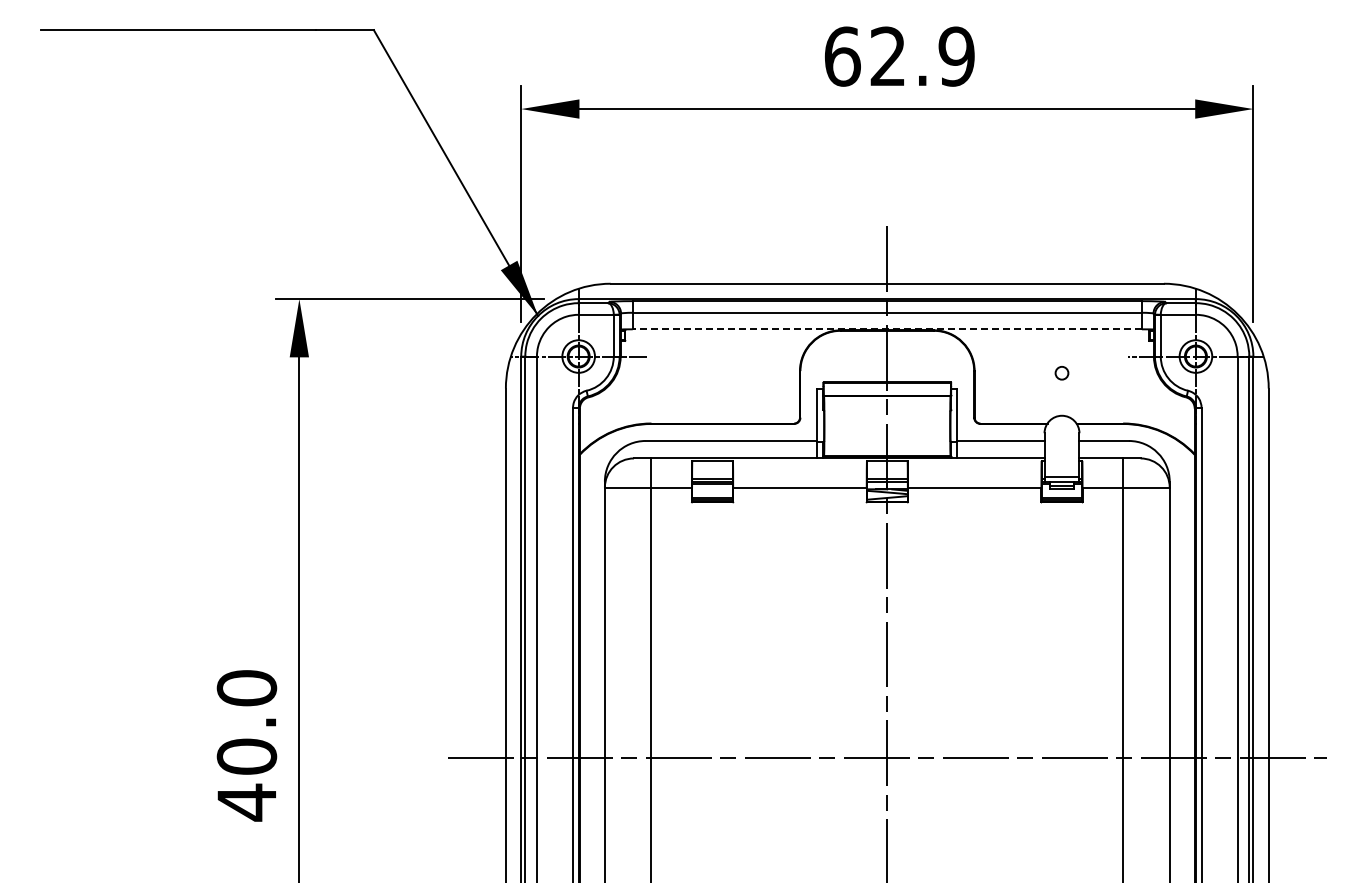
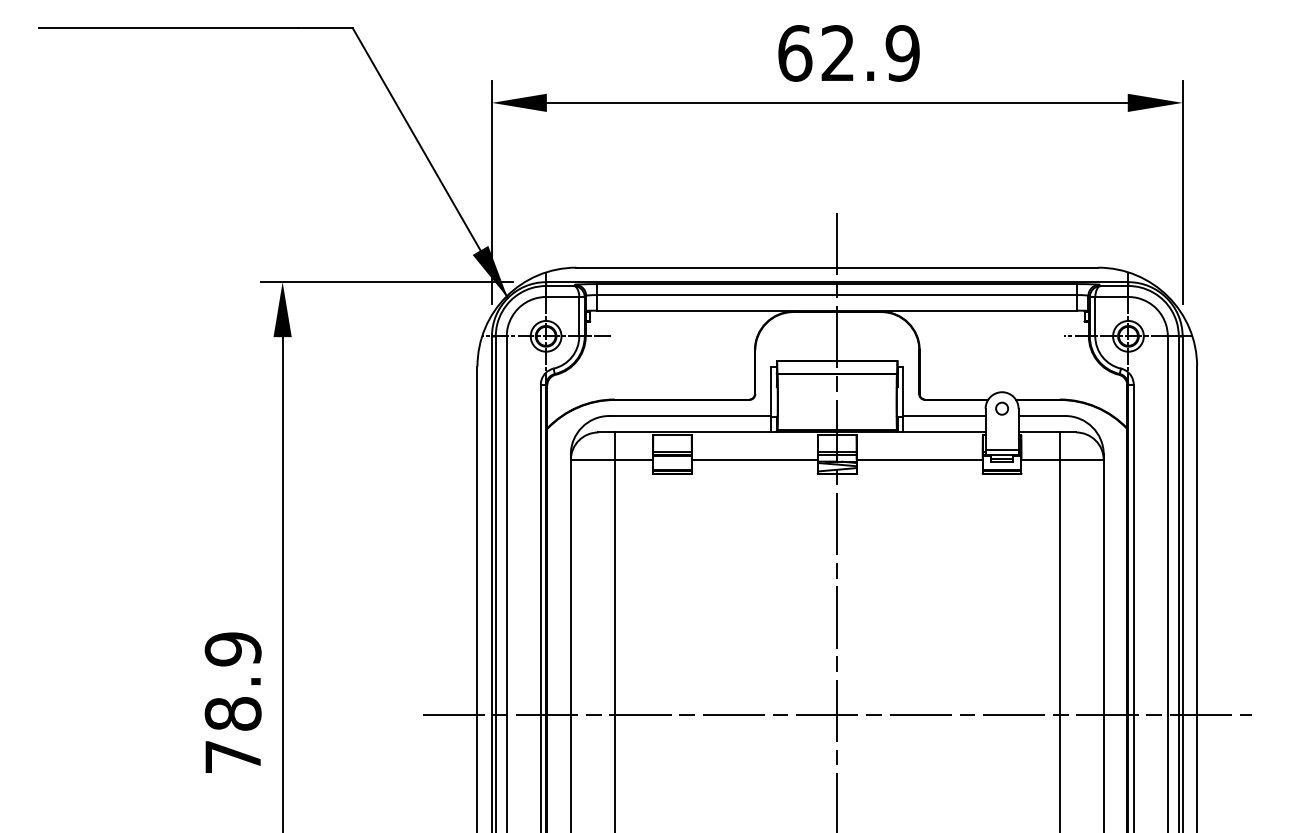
line: (887, 329) -> (837, 310), dashed -> solid
circle: (1061, 373) -> (1001, 408), moved
text: (246, 745) -> (232, 703), 40.0 -> 78.9

